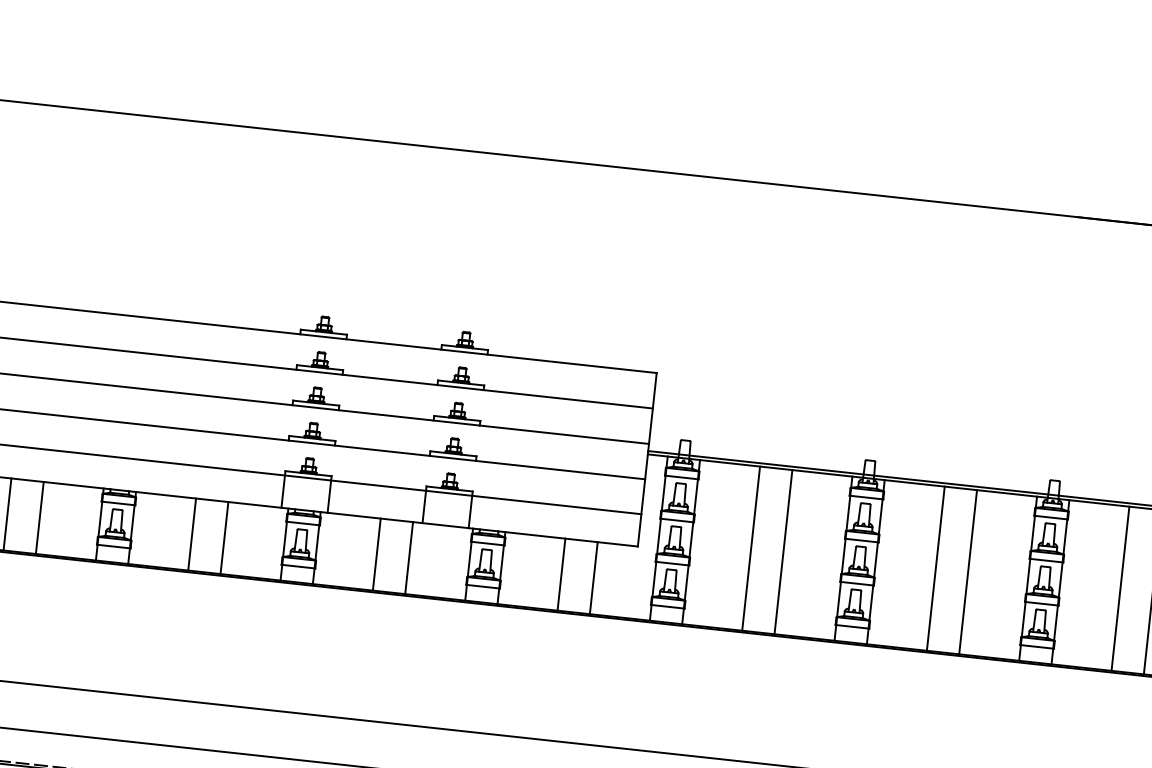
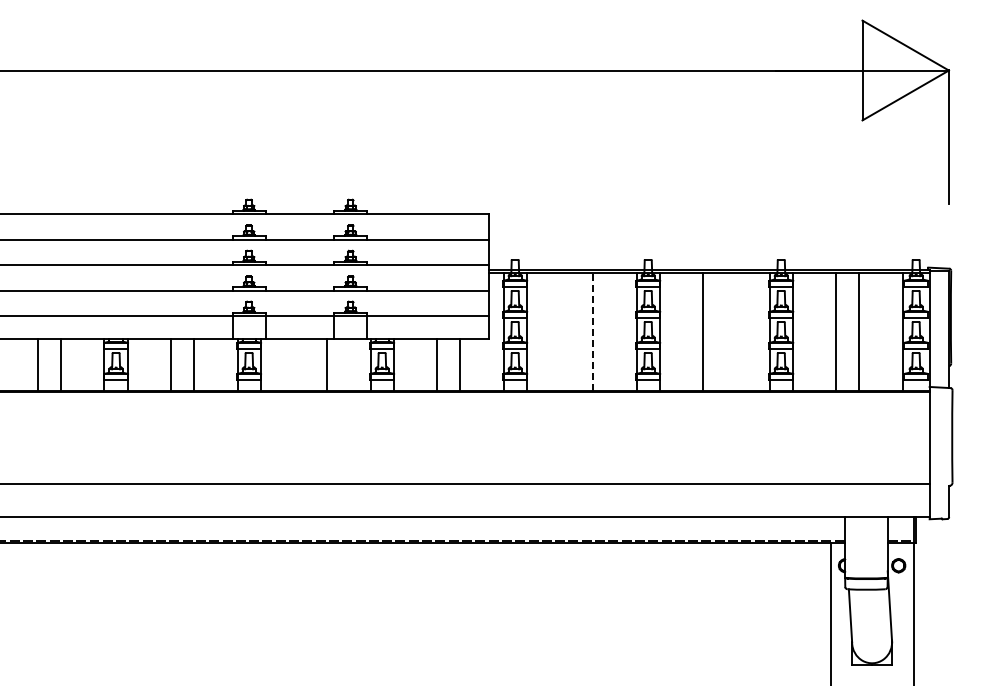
line: (751, 548) -> (570, 331), removed
line: (783, 551) -> (593, 331), solid -> dashed
line: (377, 553) -> (304, 364), removed
line: (968, 571) -> (726, 331), removed

